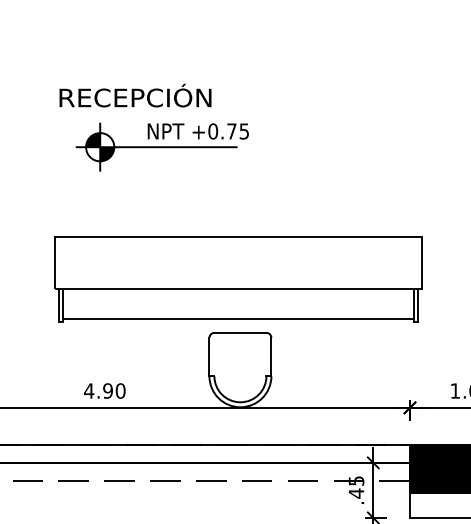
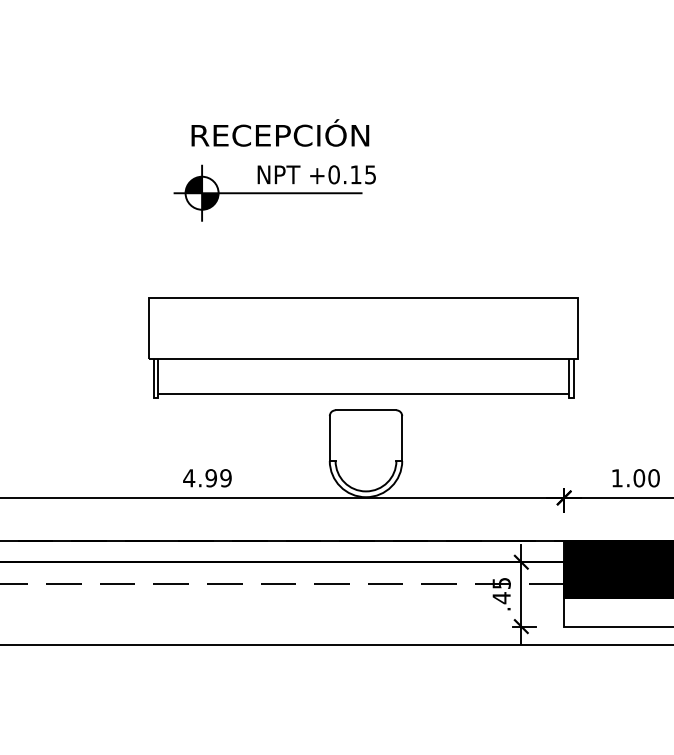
text: (135, 95) -> (280, 132), moved
text: (231, 131) -> (355, 174), +0.75 -> +0.15
text: (120, 391) -> (225, 478), 4.90 -> 4.99

